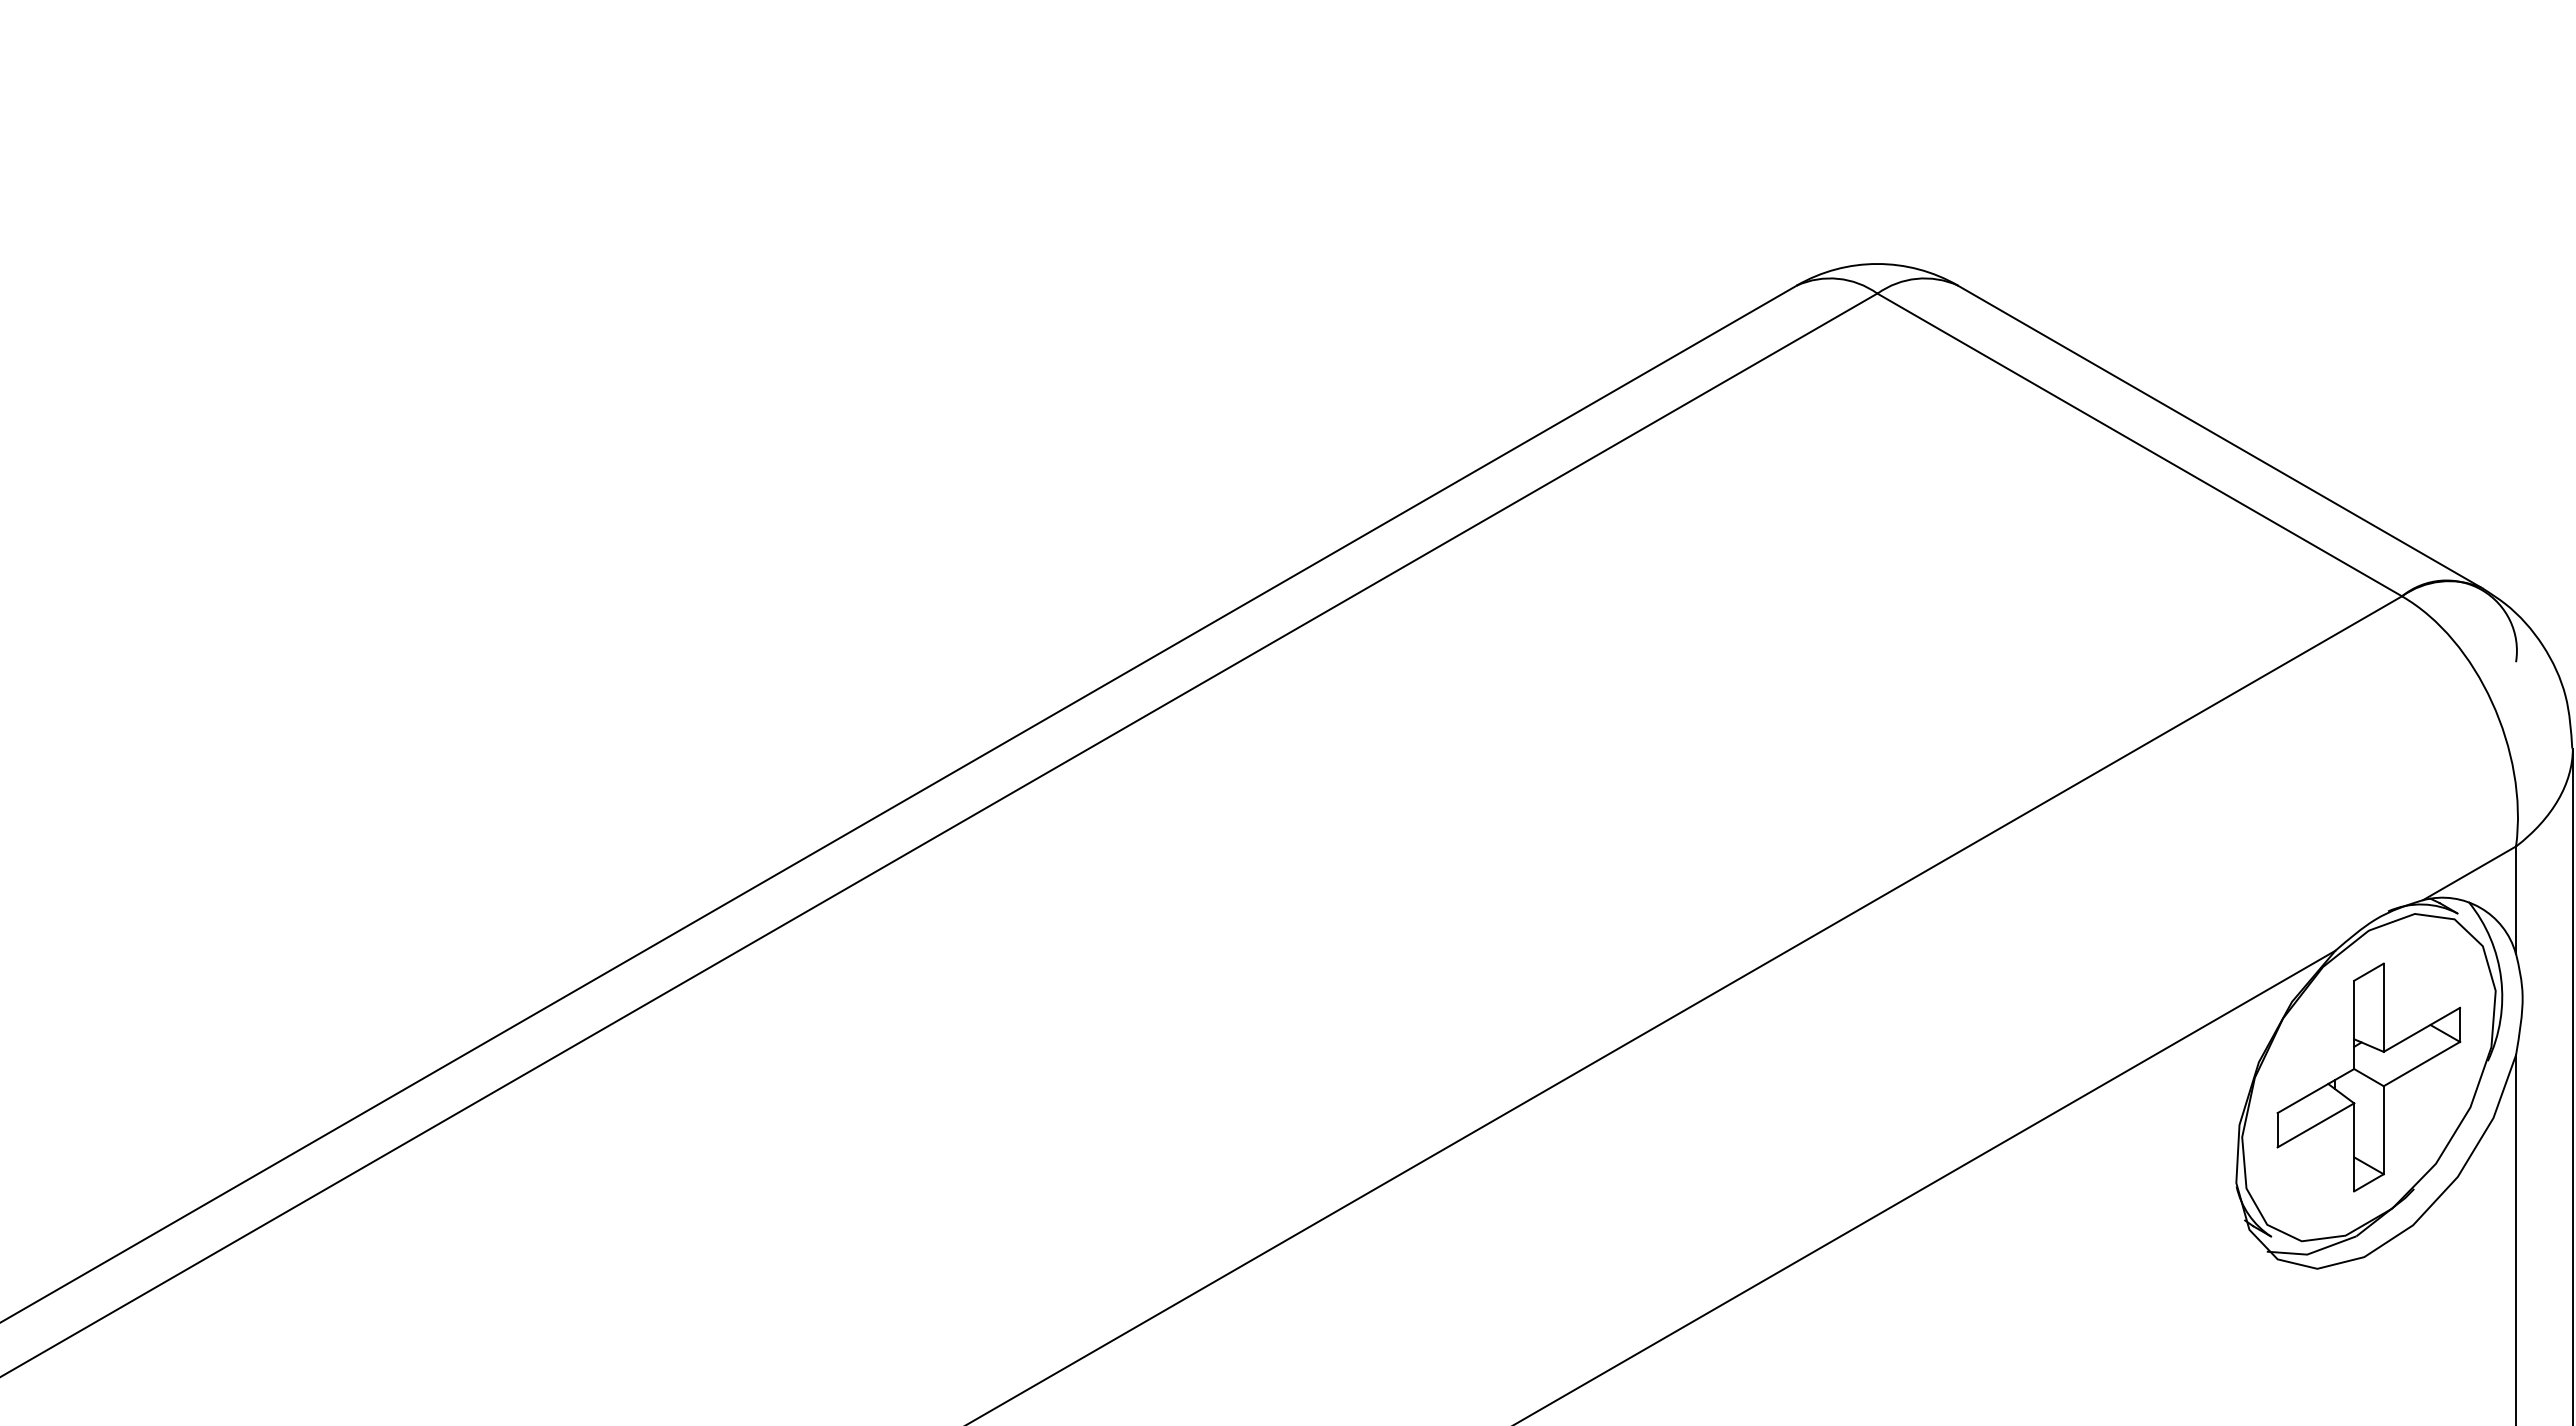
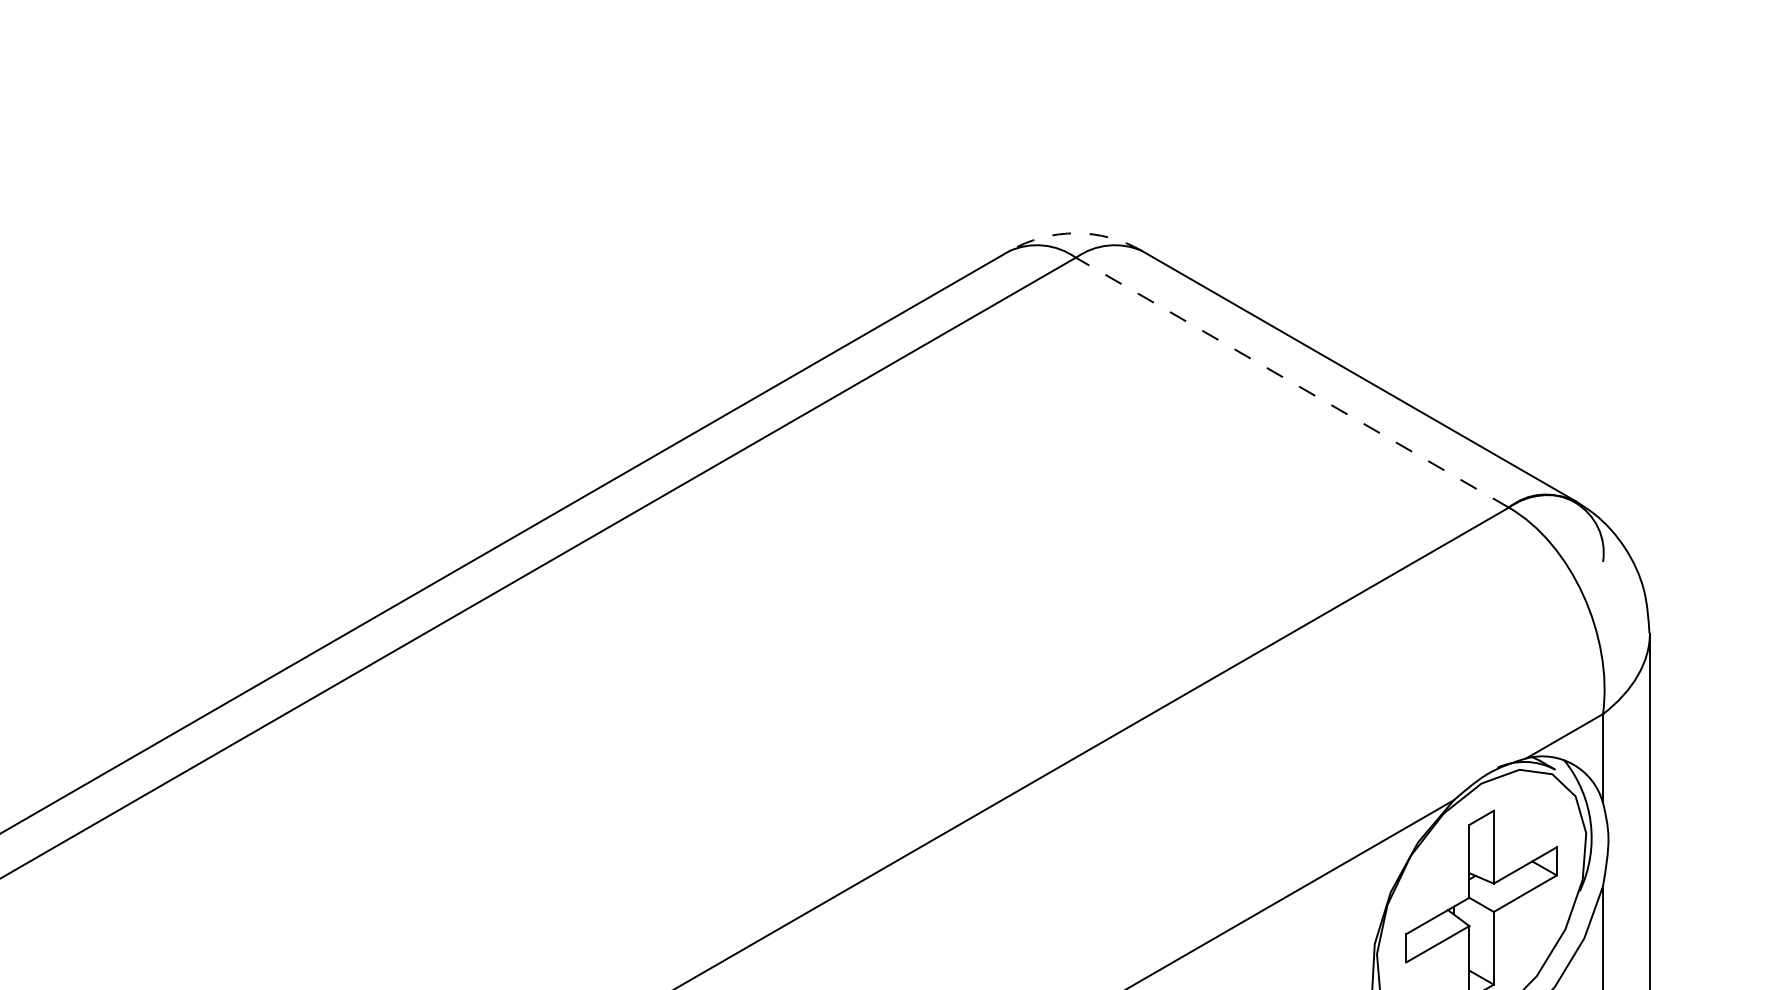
arc: (1877, 263) -> (1075, 232), solid -> dashed
line: (2139, 444) -> (1292, 382), solid -> dashed

